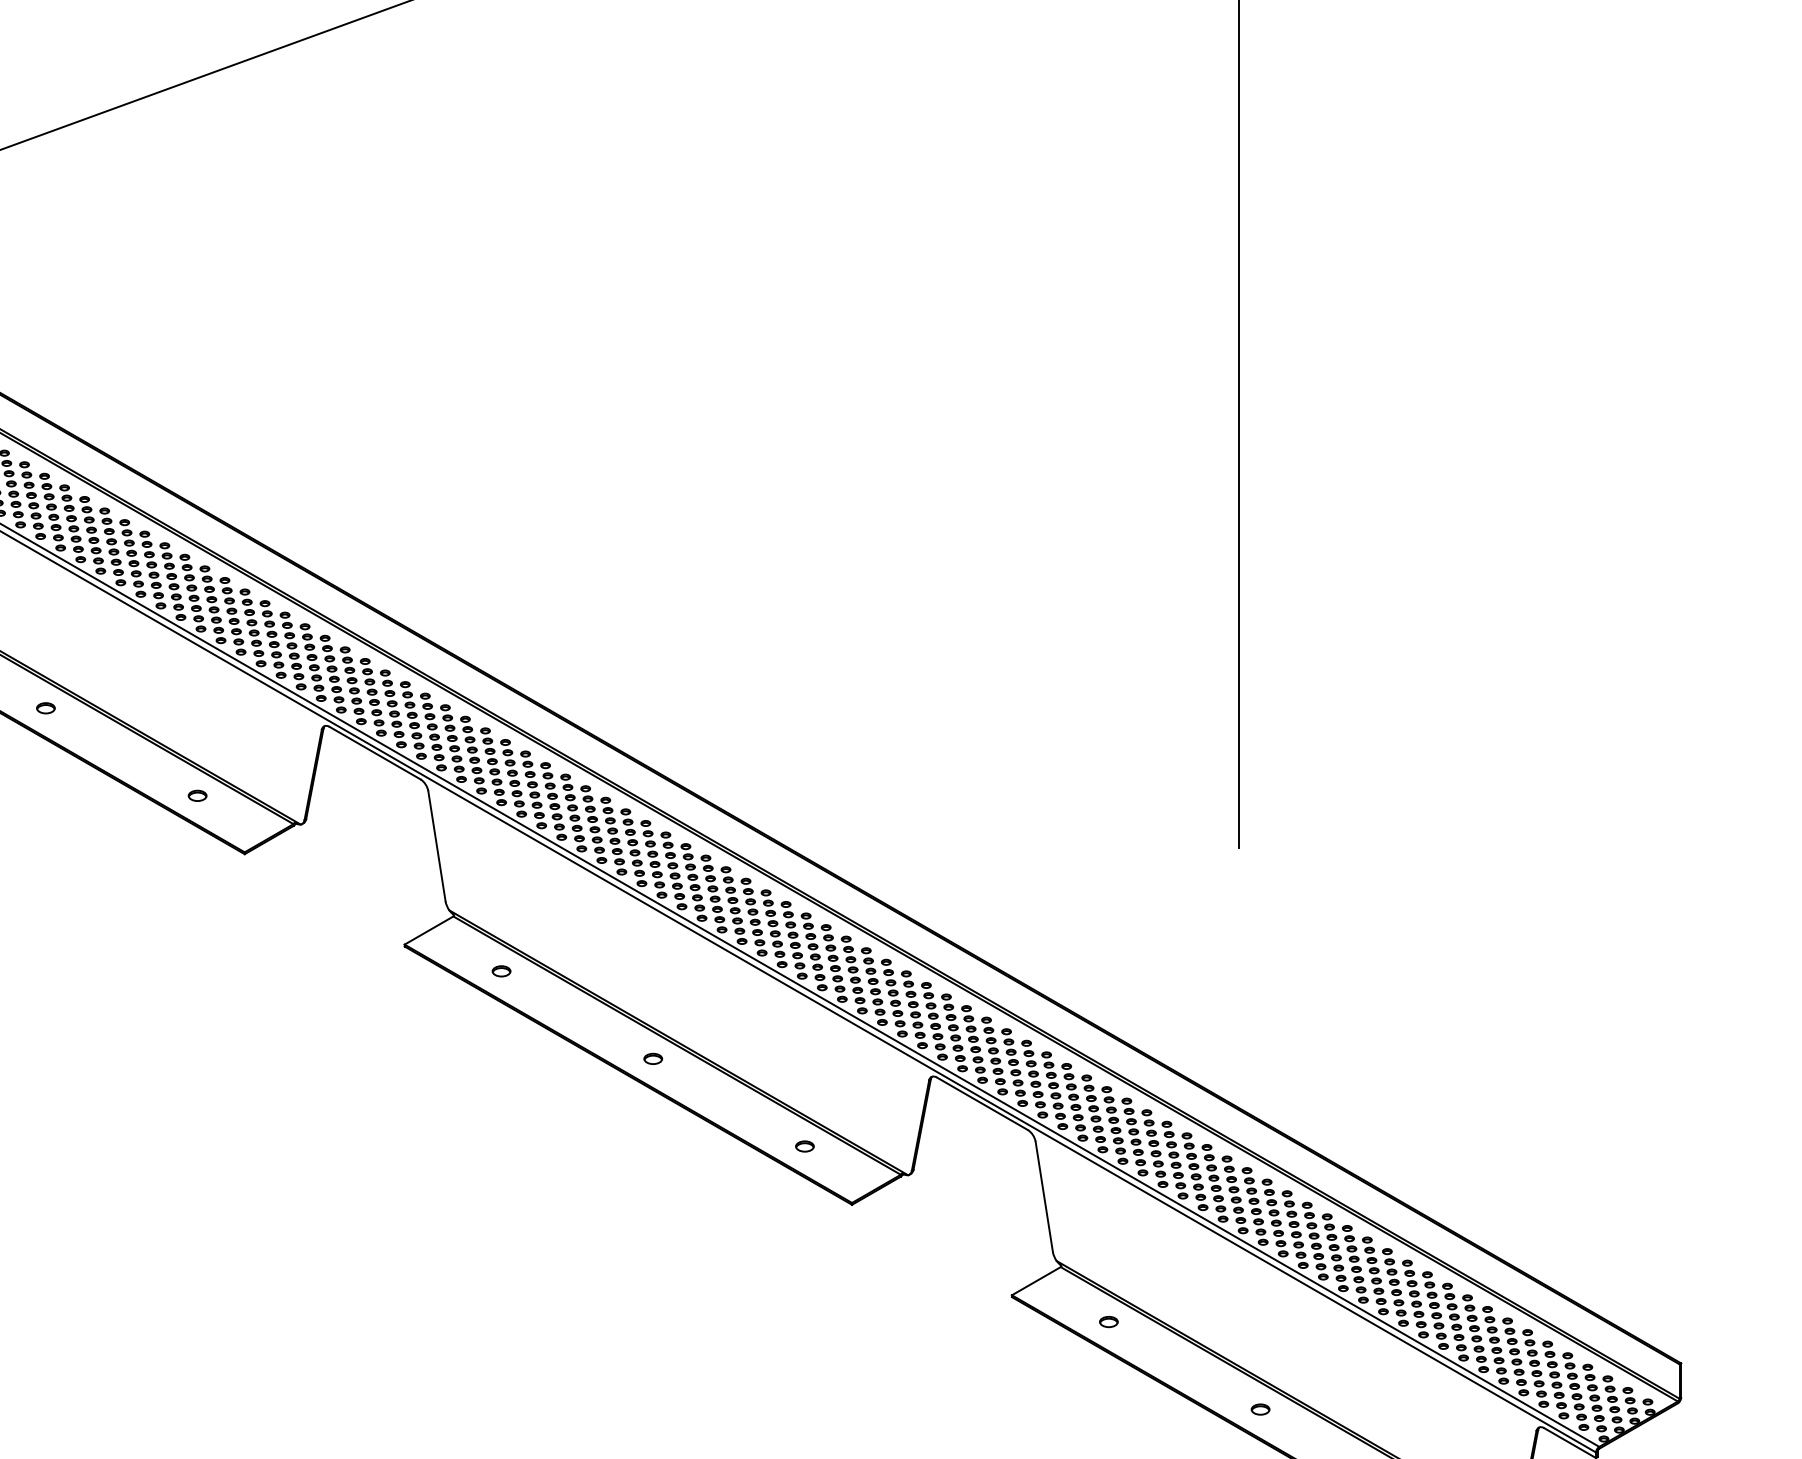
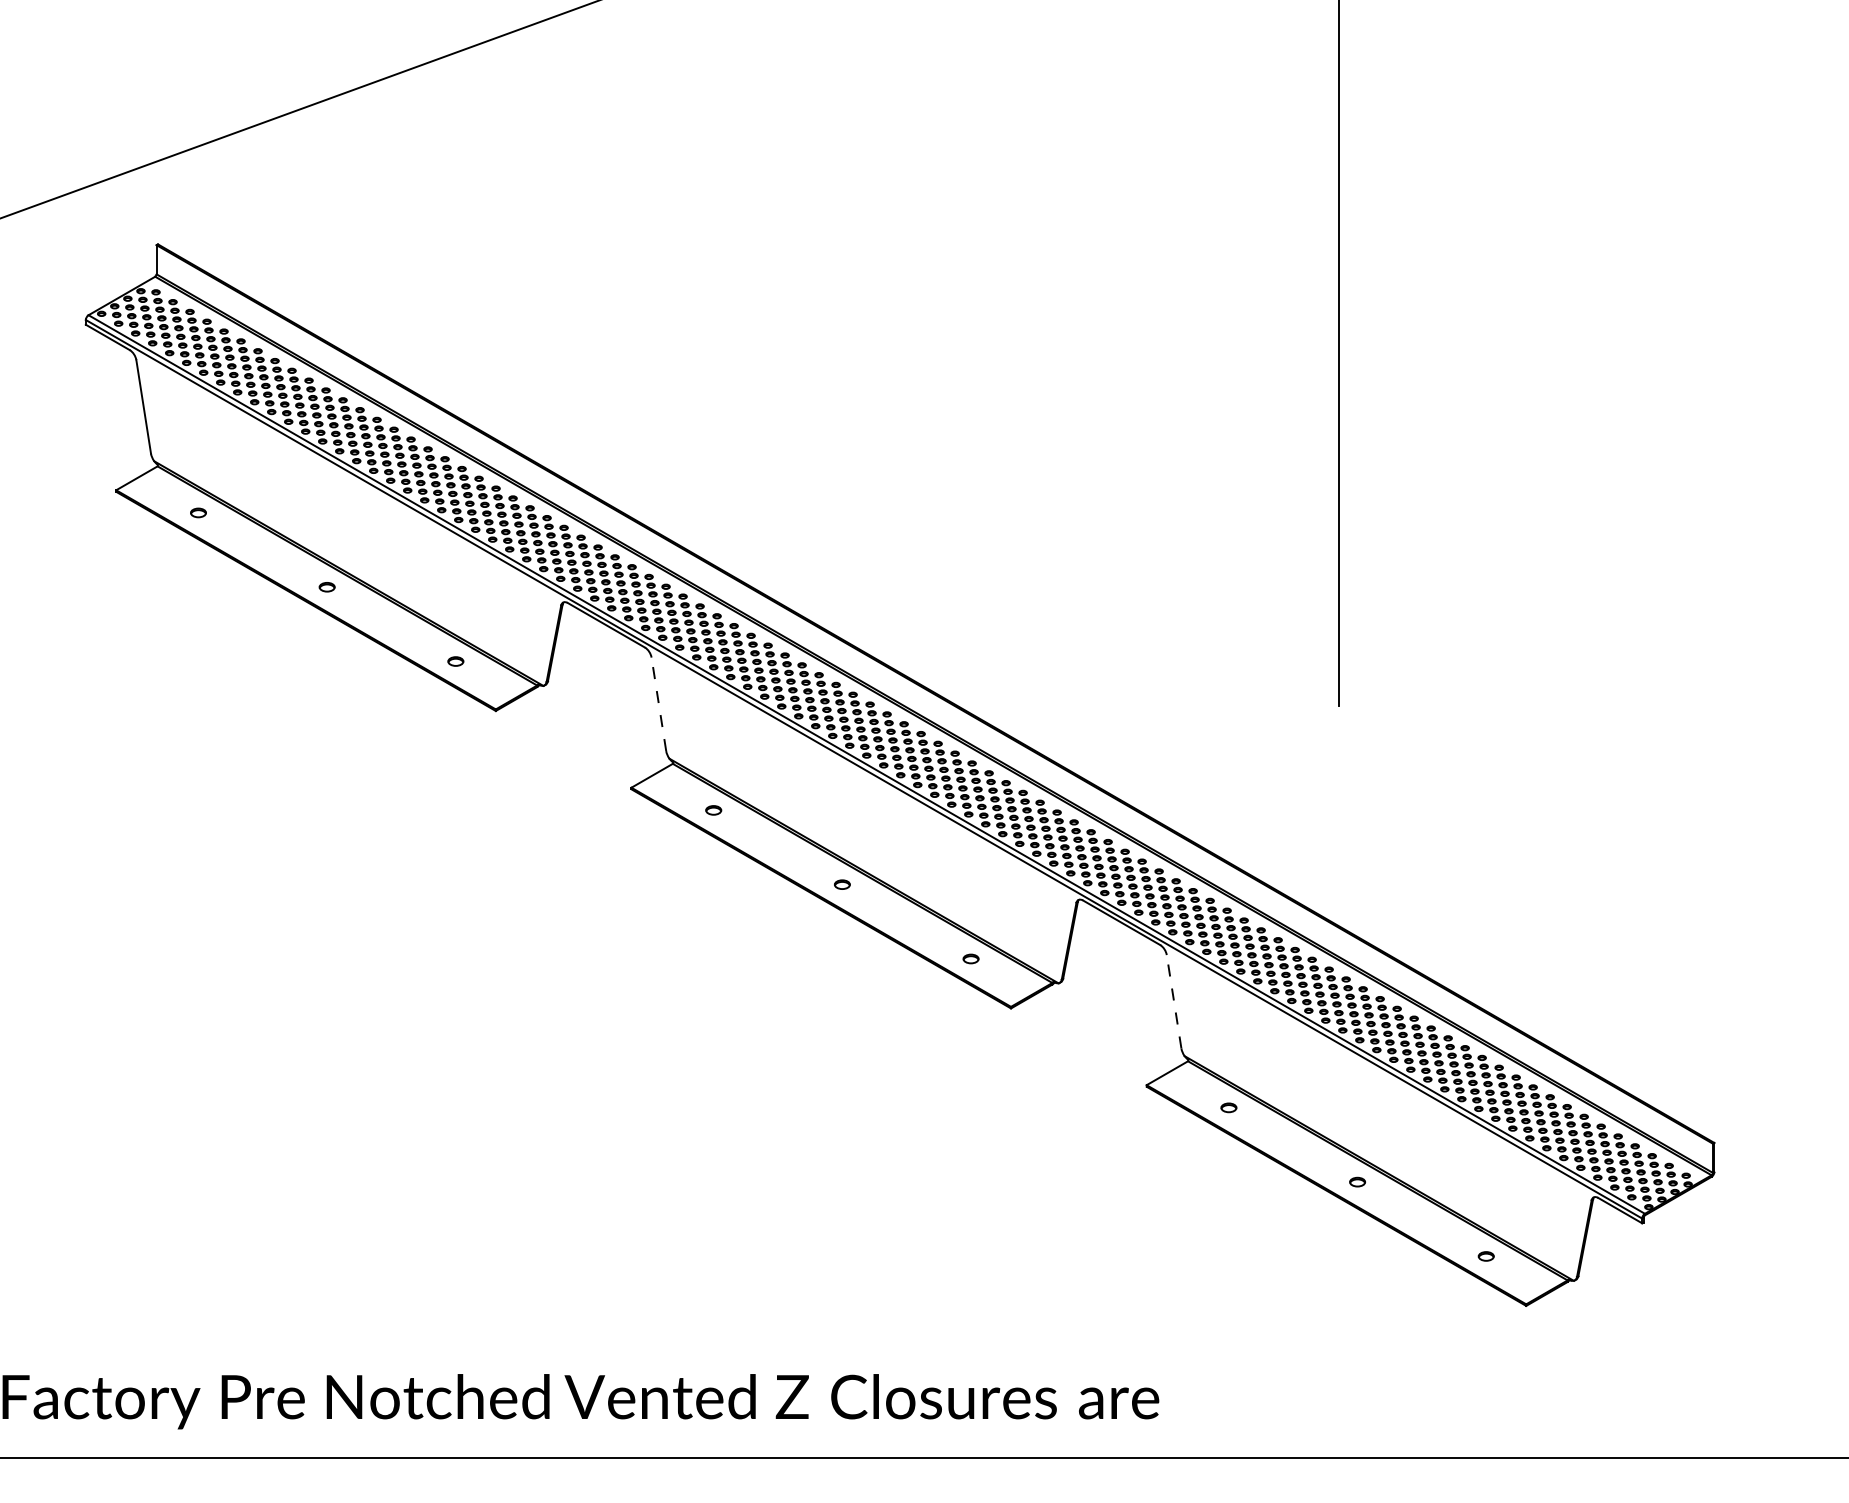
line: (436, 845) -> (658, 703), solid -> dashed
line: (1044, 1196) -> (1174, 1001), solid -> dashed

